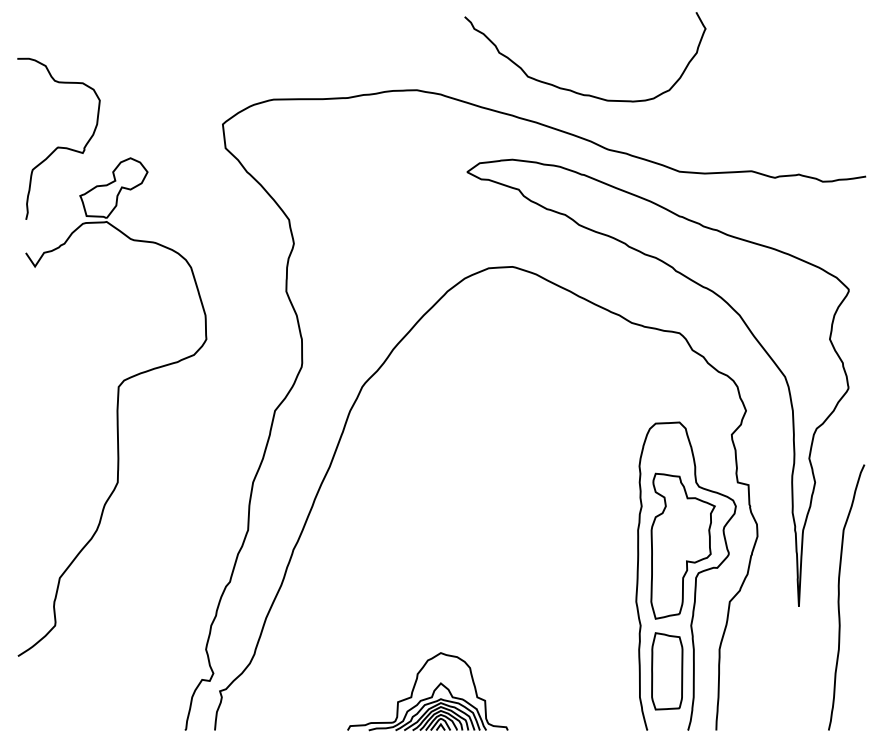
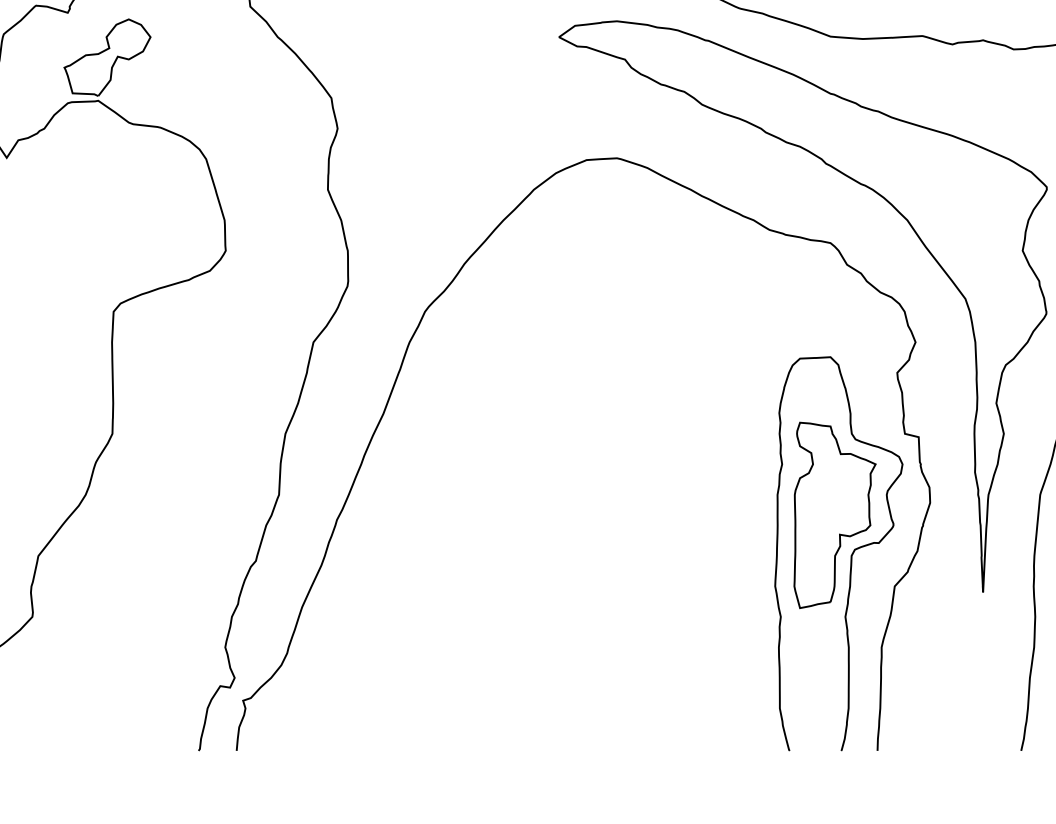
part: (667, 671) -> (815, 675), removed
part: (427, 691) -> (508, 701), removed

